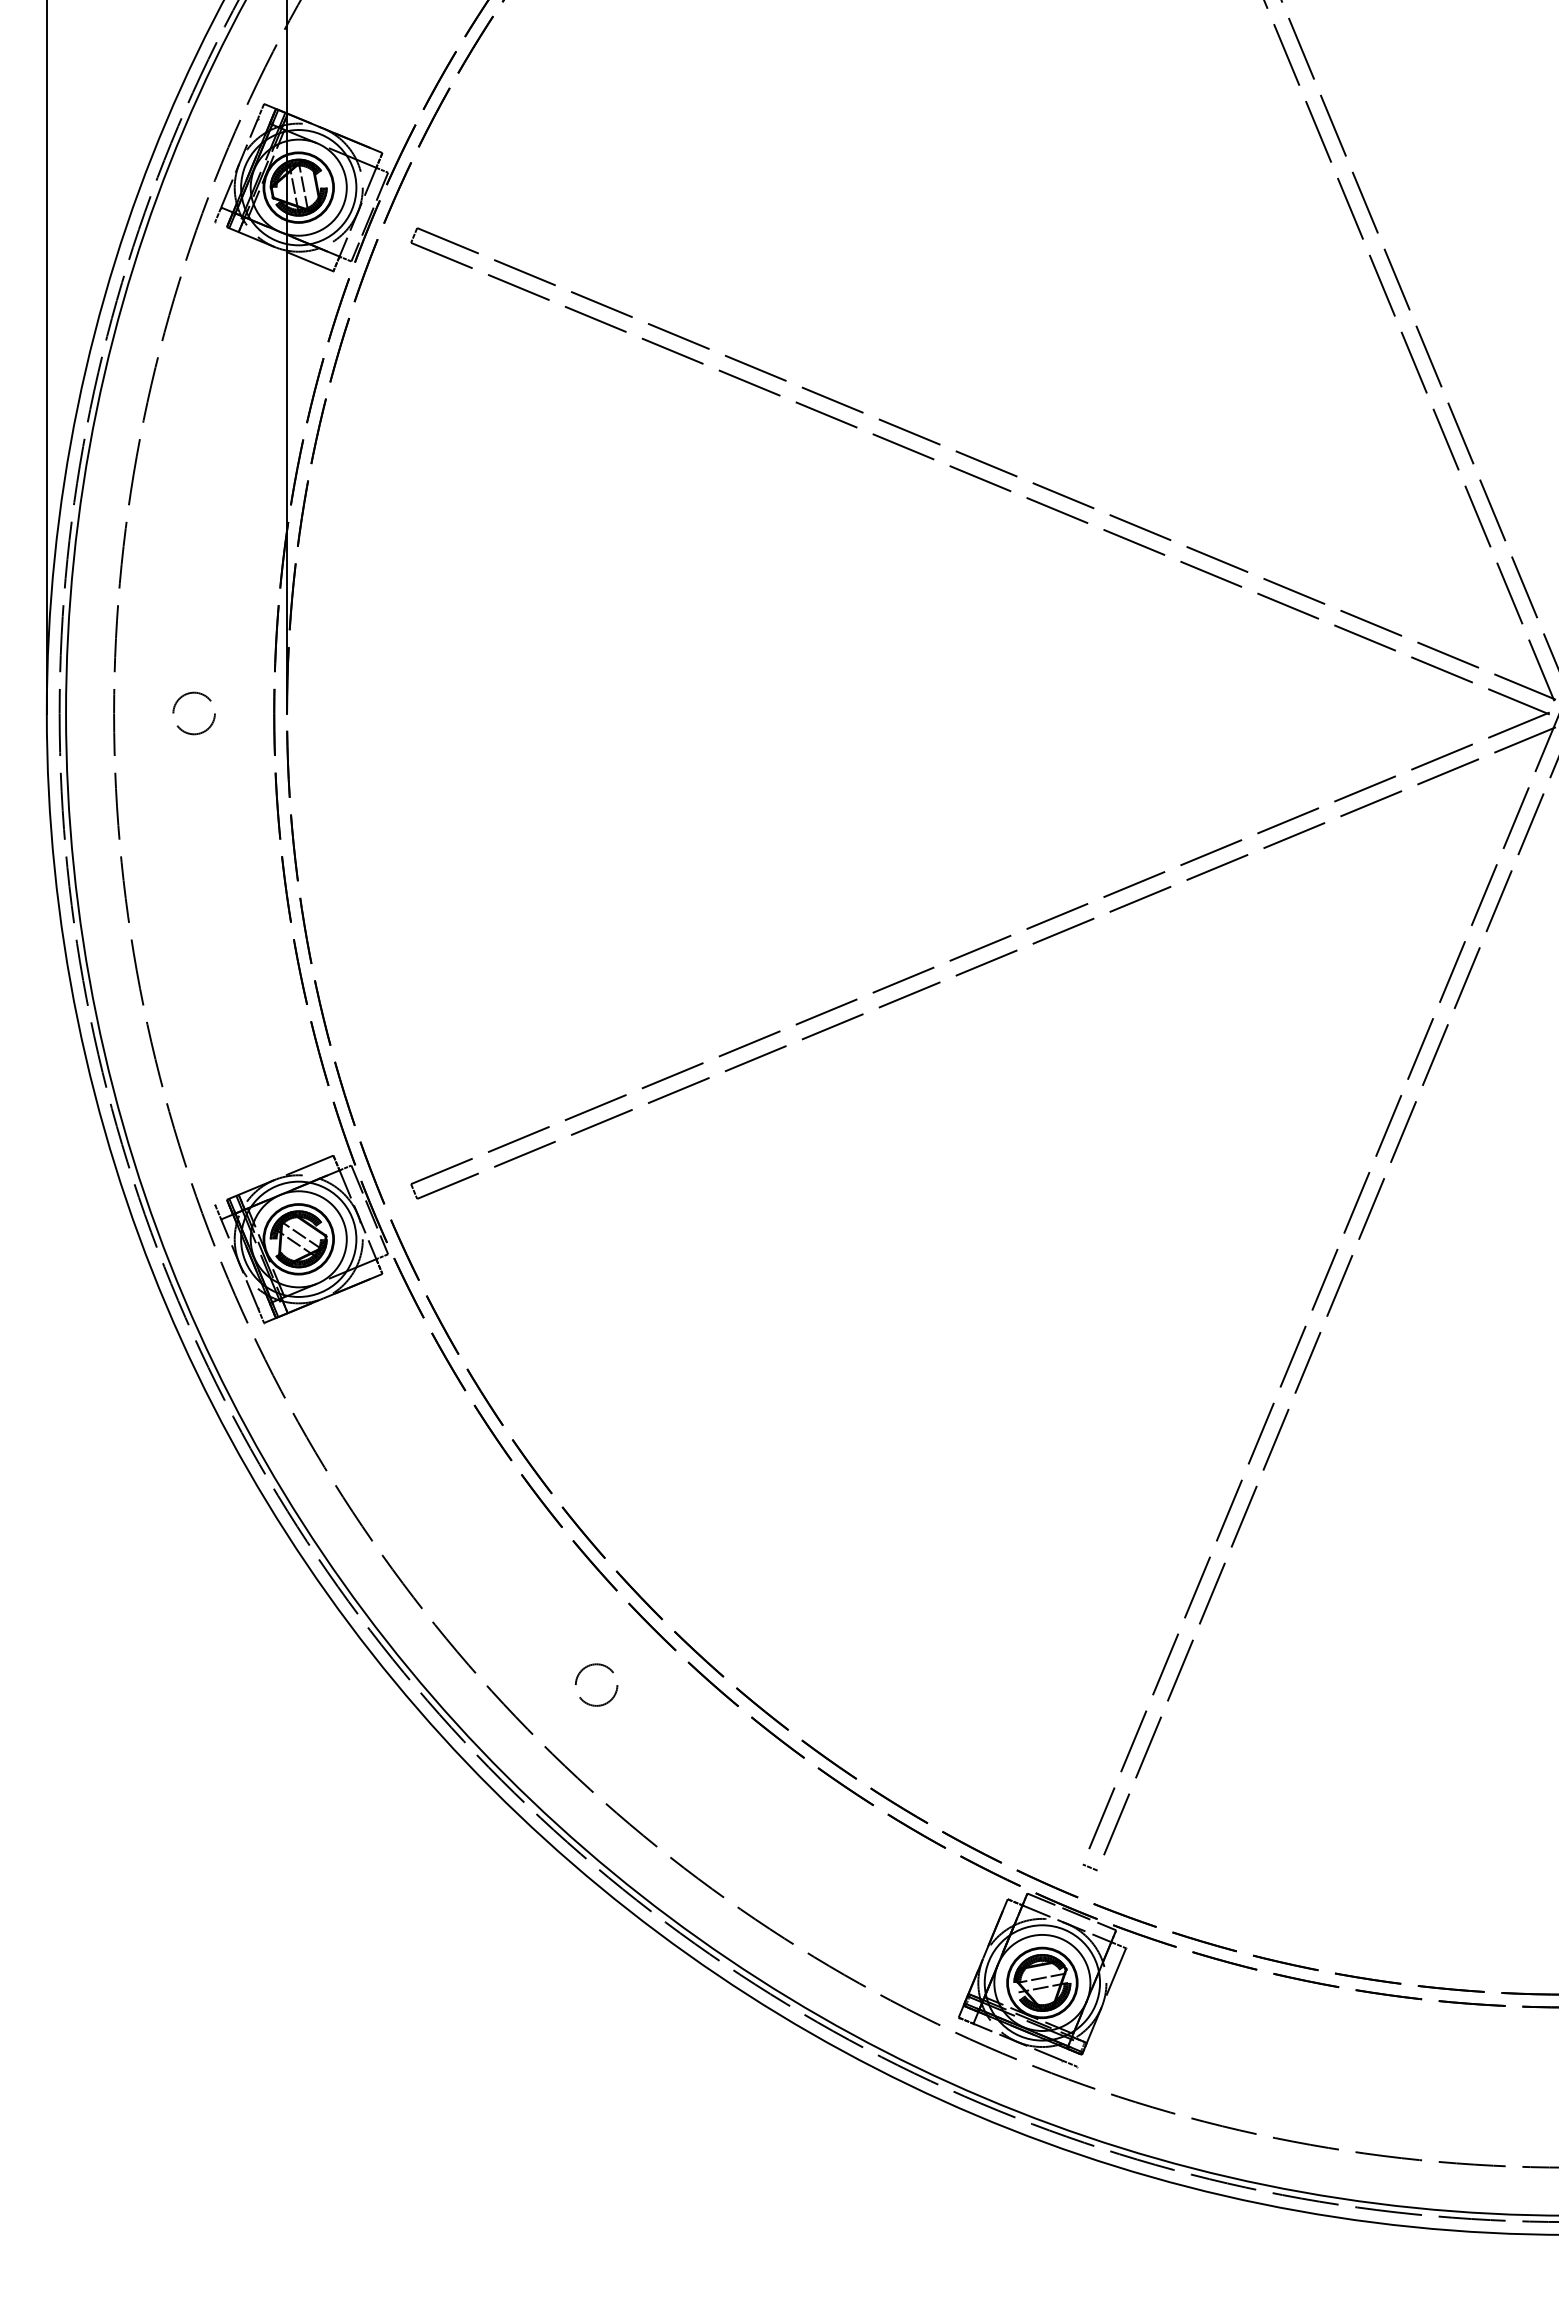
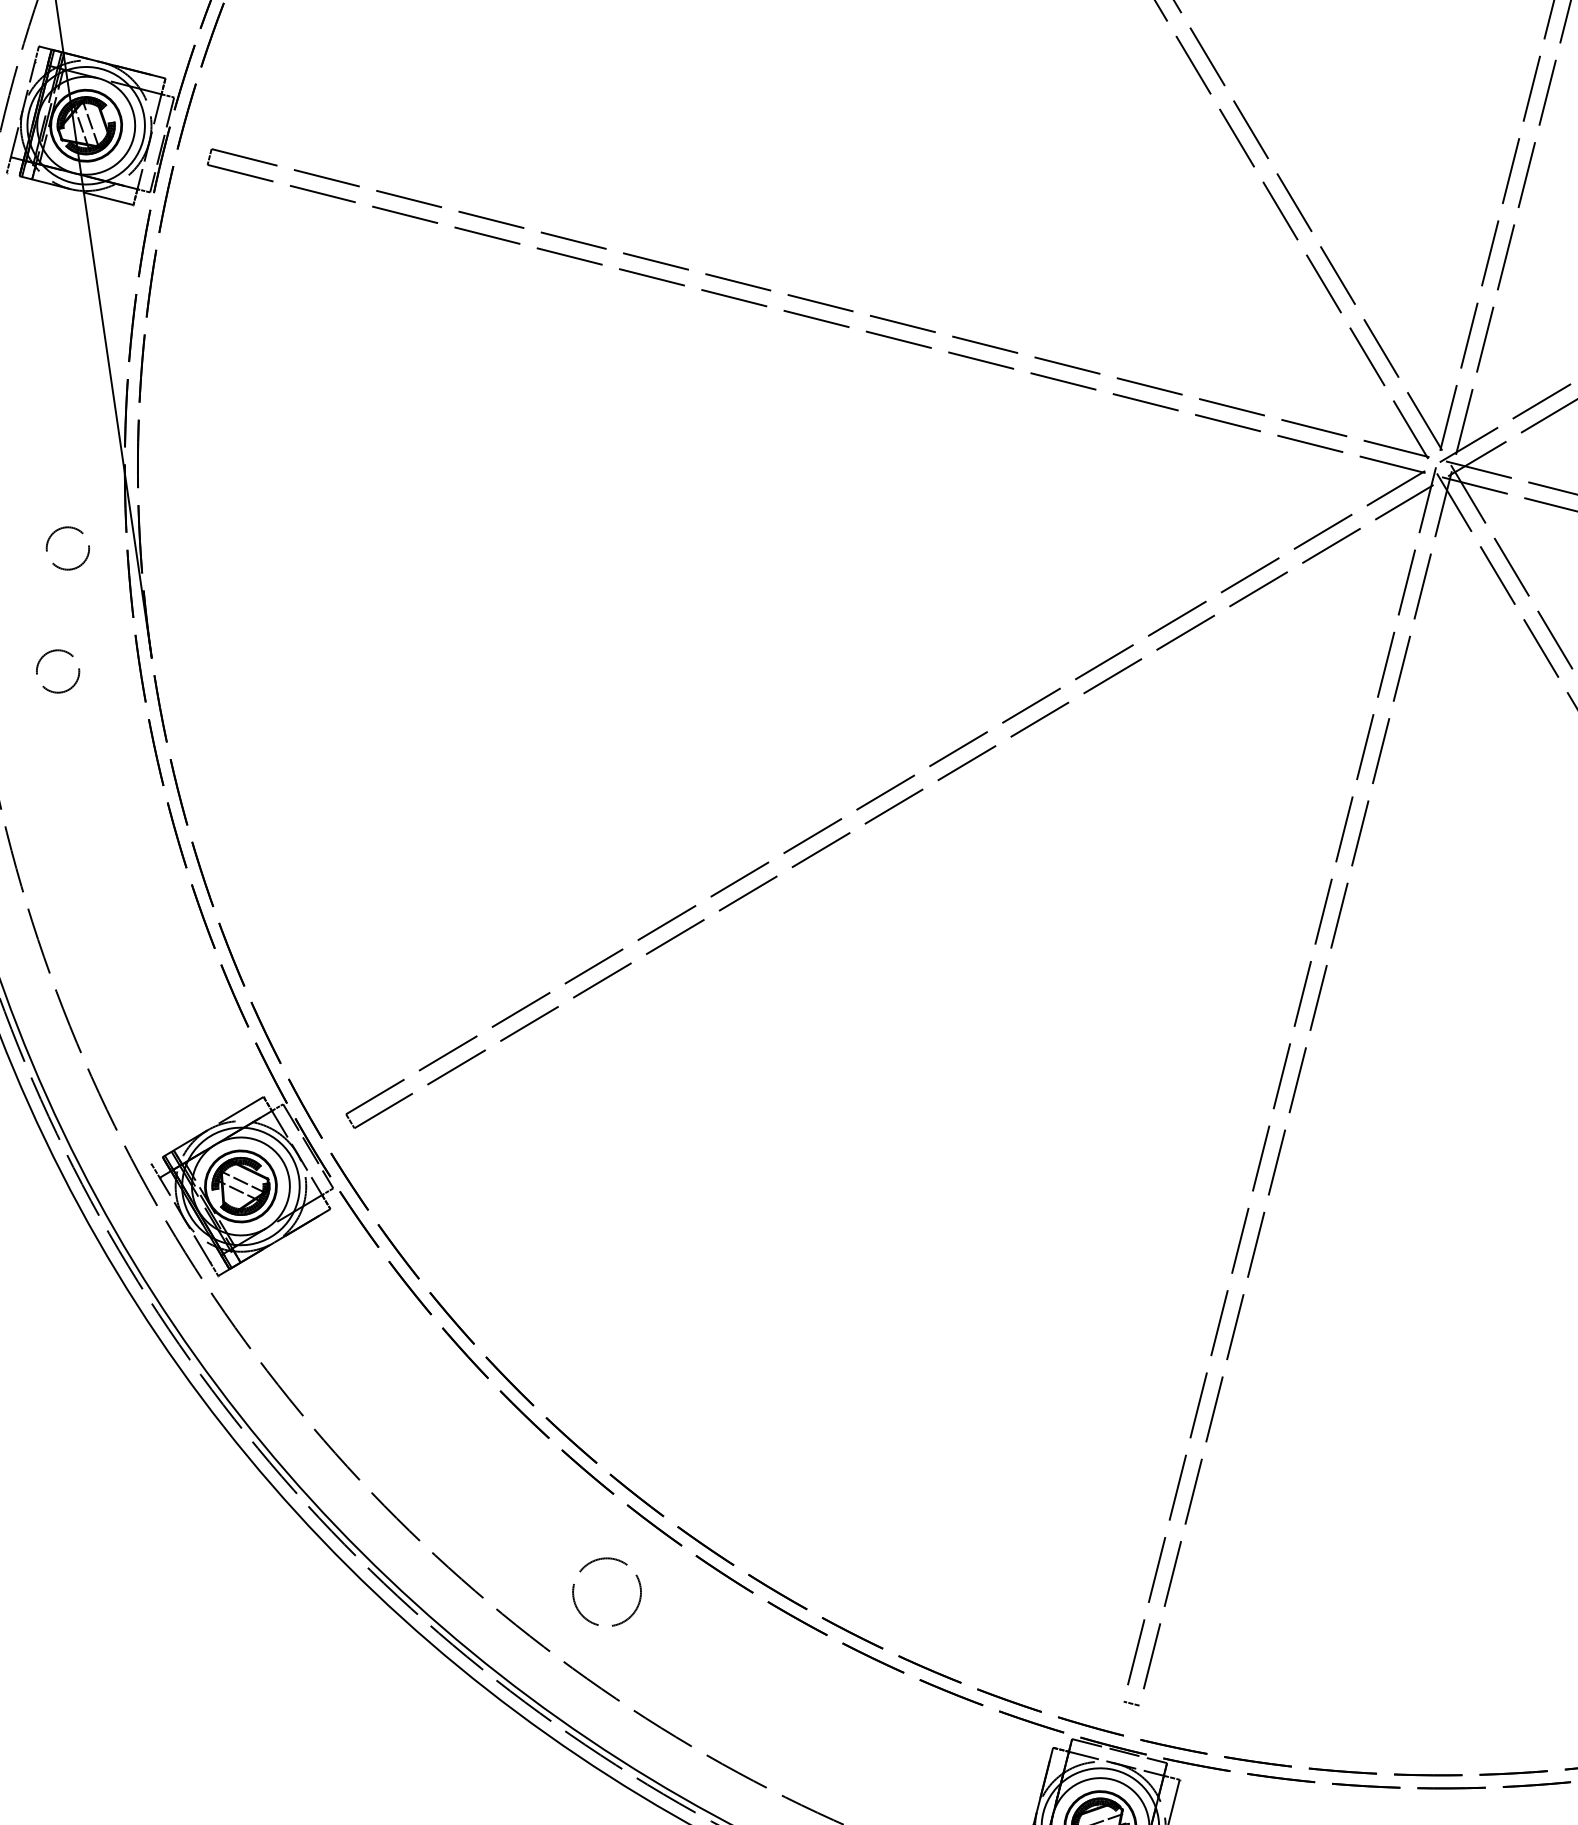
circle: (220, 595) -> (67, 548), added
circle: (596, 1684) -> (606, 1591), size x1.6

